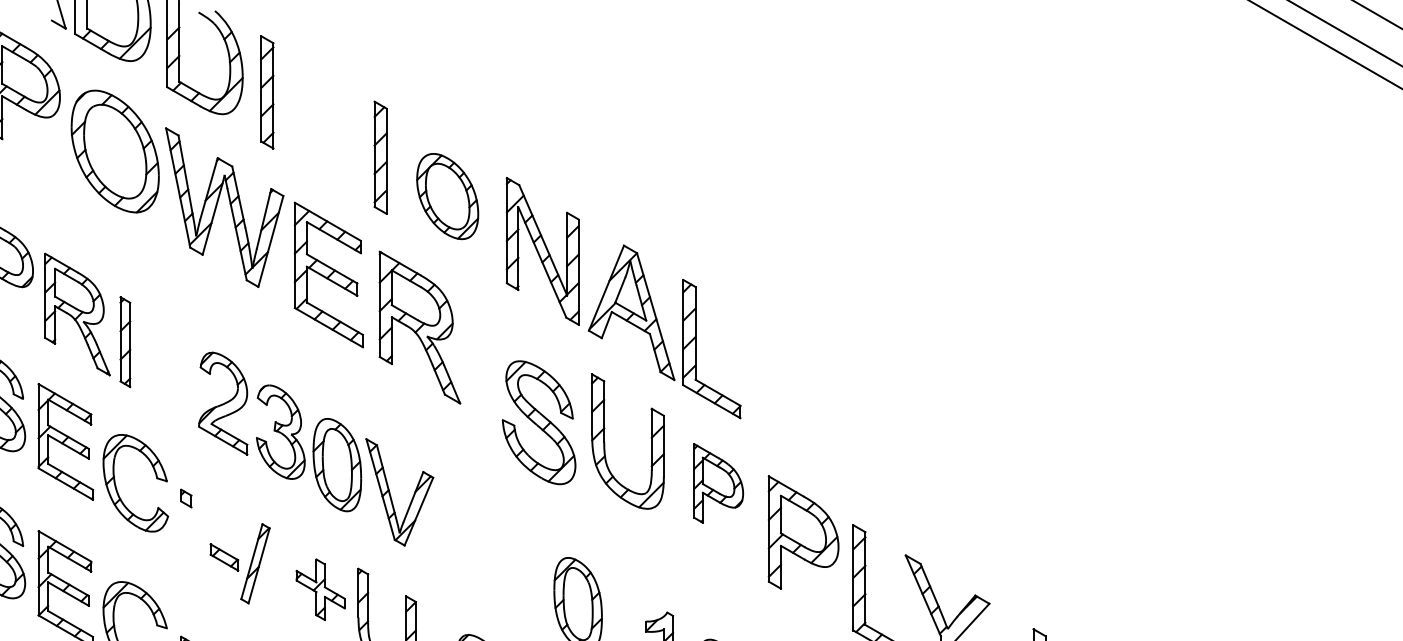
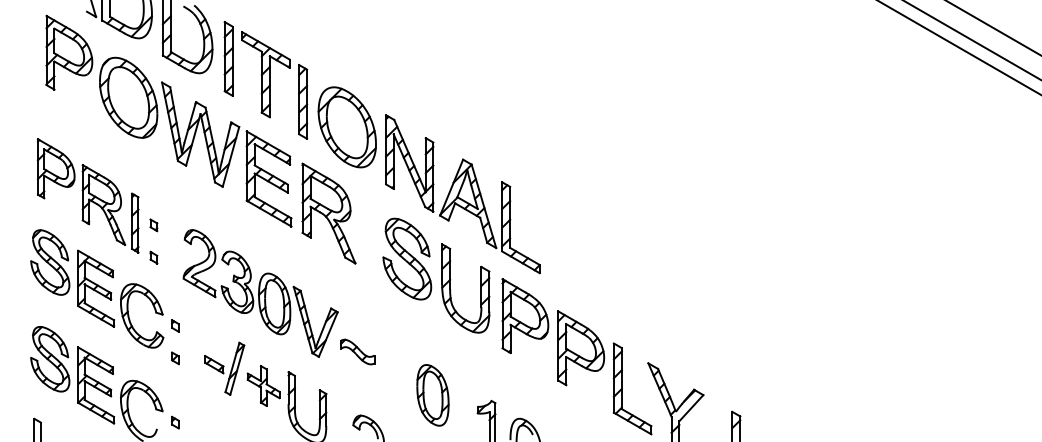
part: (323, 116) -> (265, 74), added
part: (446, 196) -> (346, 127), size x1.43
part: (153, 345) -> (153, 225), added
part: (153, 394) -> (153, 257), added
part: (539, 421) -> (407, 258), moved
part: (718, 482) -> (525, 315), size x1.43
part: (463, 537) -> (357, 351), added
part: (186, 548) -> (175, 358), added
part: (239, 563) -> (224, 368), moved

